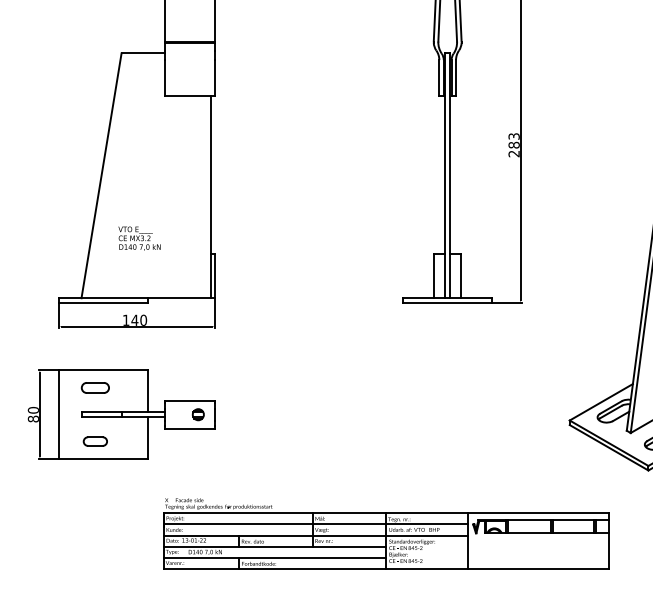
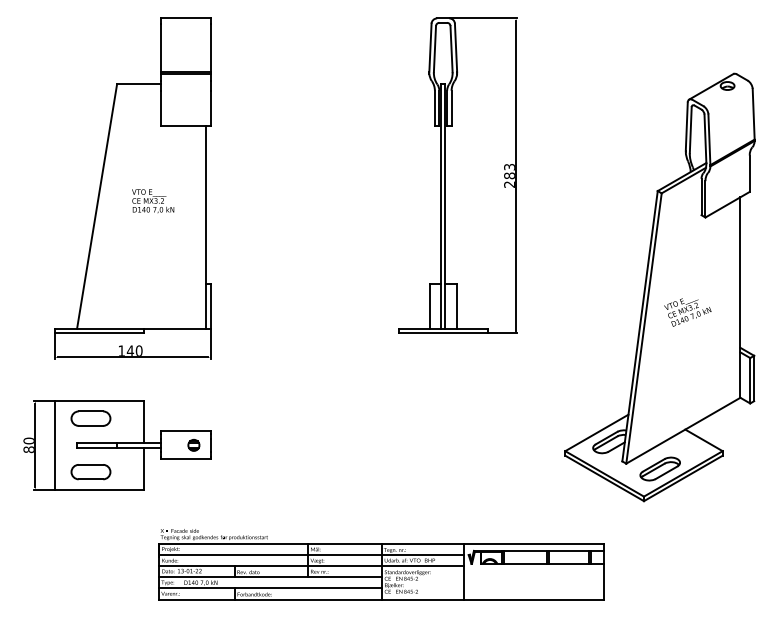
text: (139, 238) -> (153, 201), moved
part: (94, 387) -> (90, 418), size x1.43
part: (94, 441) -> (90, 472), size x1.67

